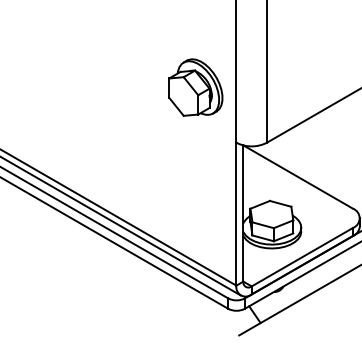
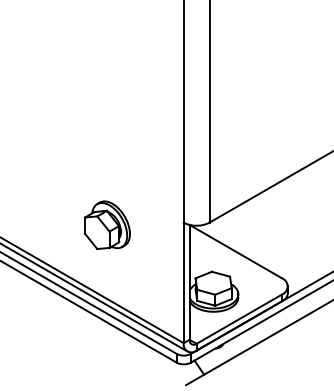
part: (195, 87) -> (107, 225), moved

